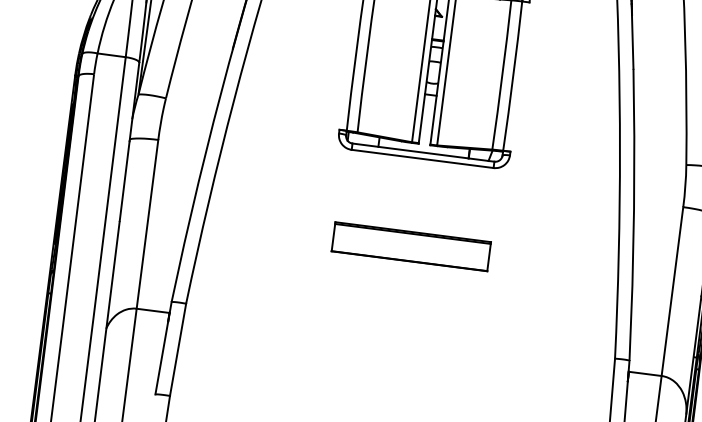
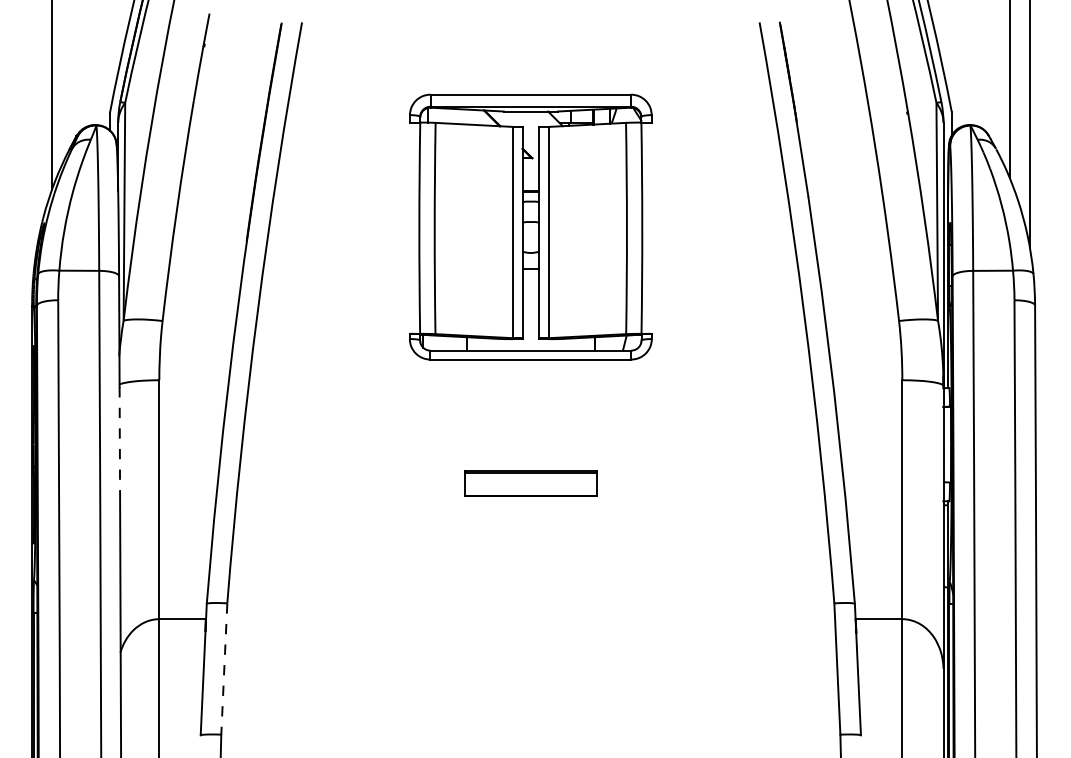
line: (124, 181) -> (119, 444), solid -> dashed
part: (411, 246) -> (530, 483), size x0.6
line: (178, 350) -> (224, 669), solid -> dashed

